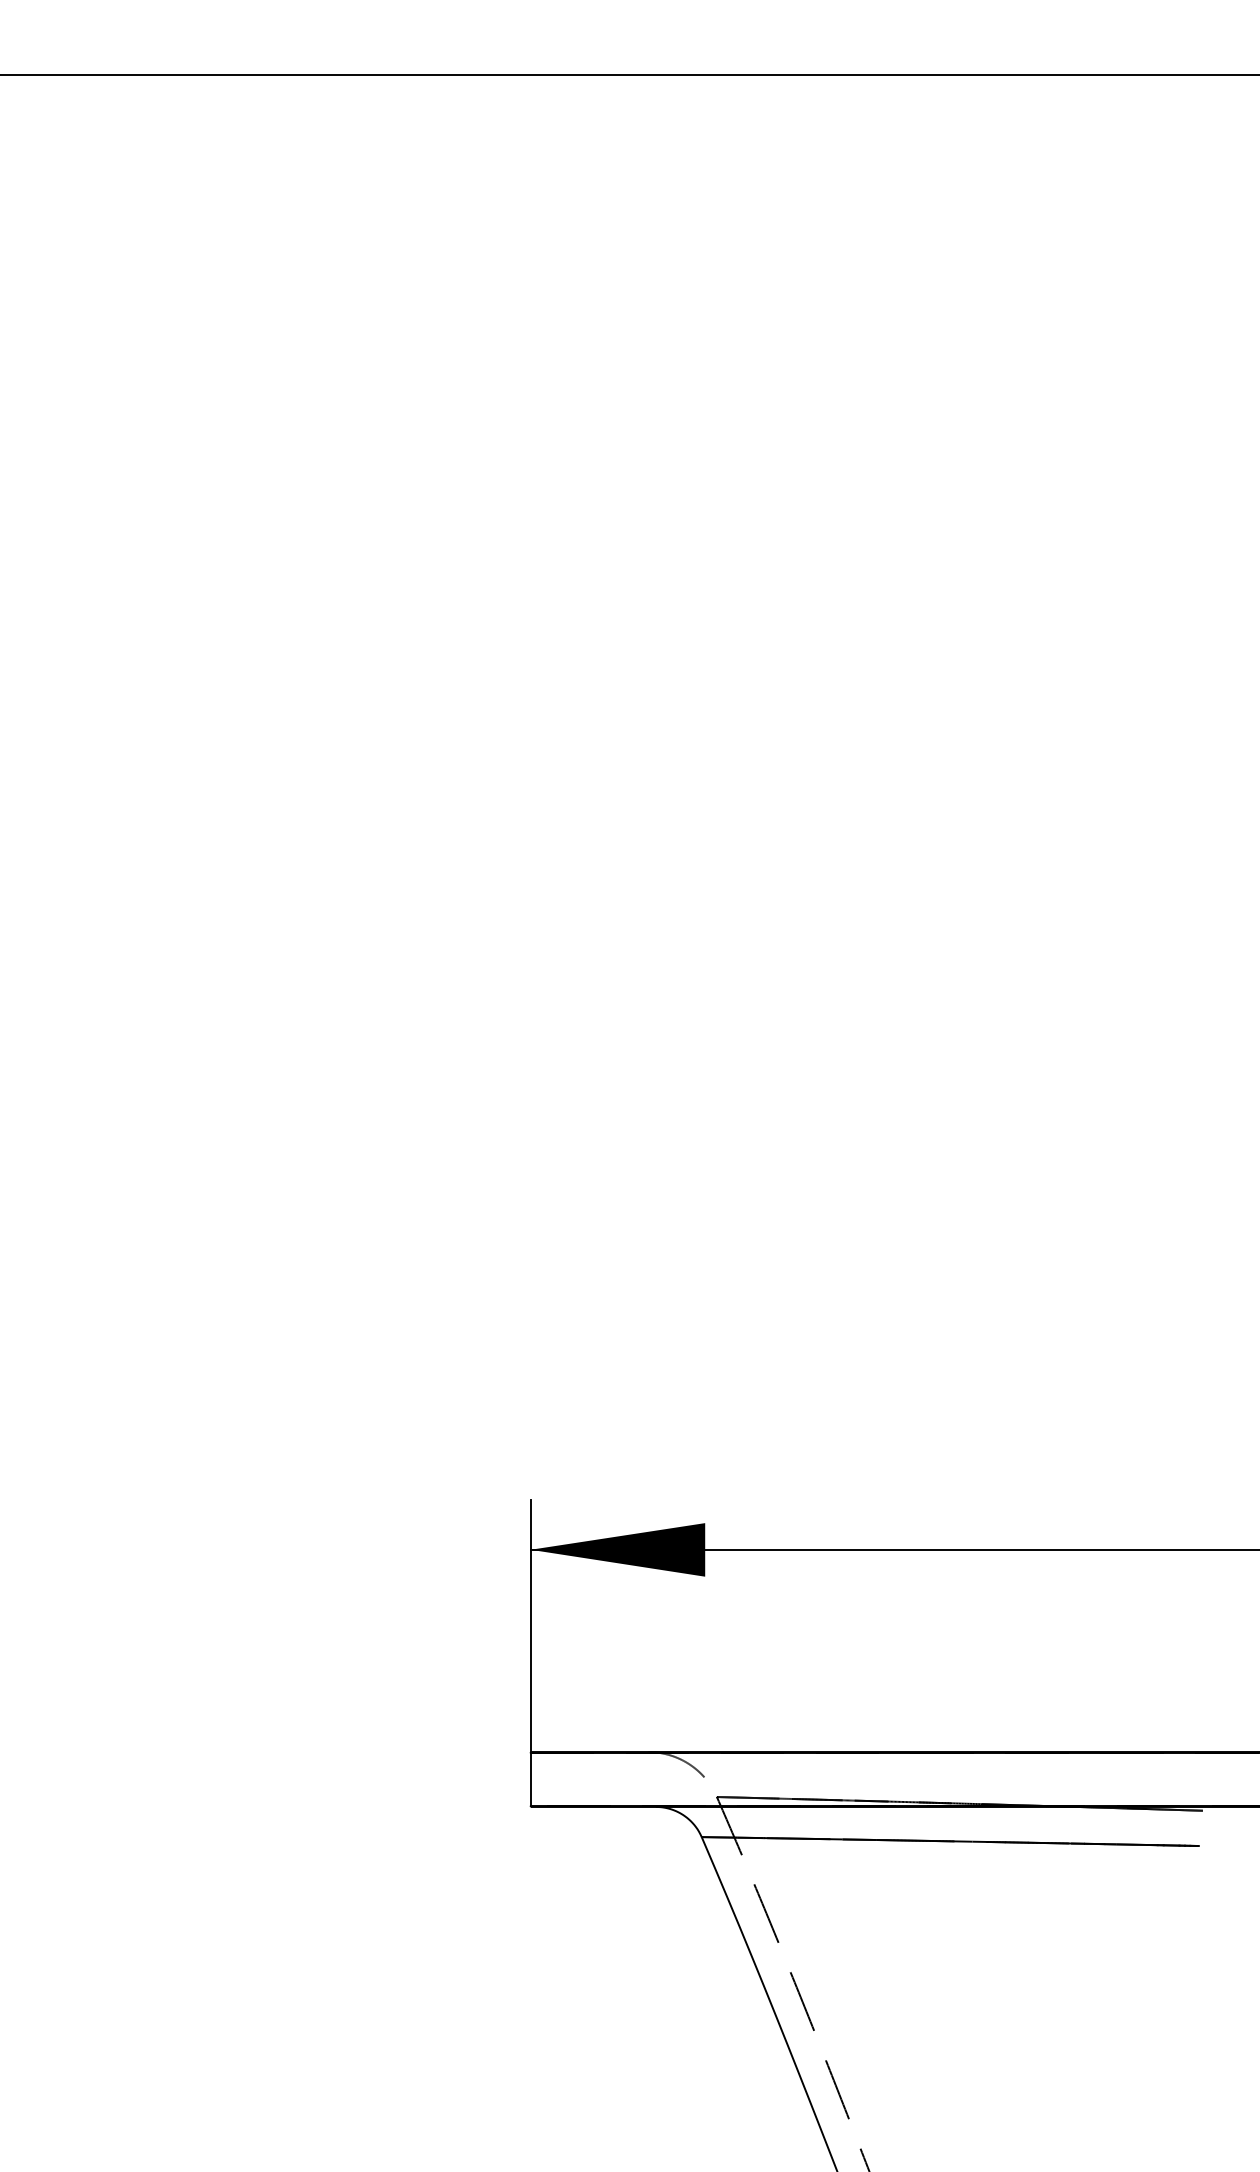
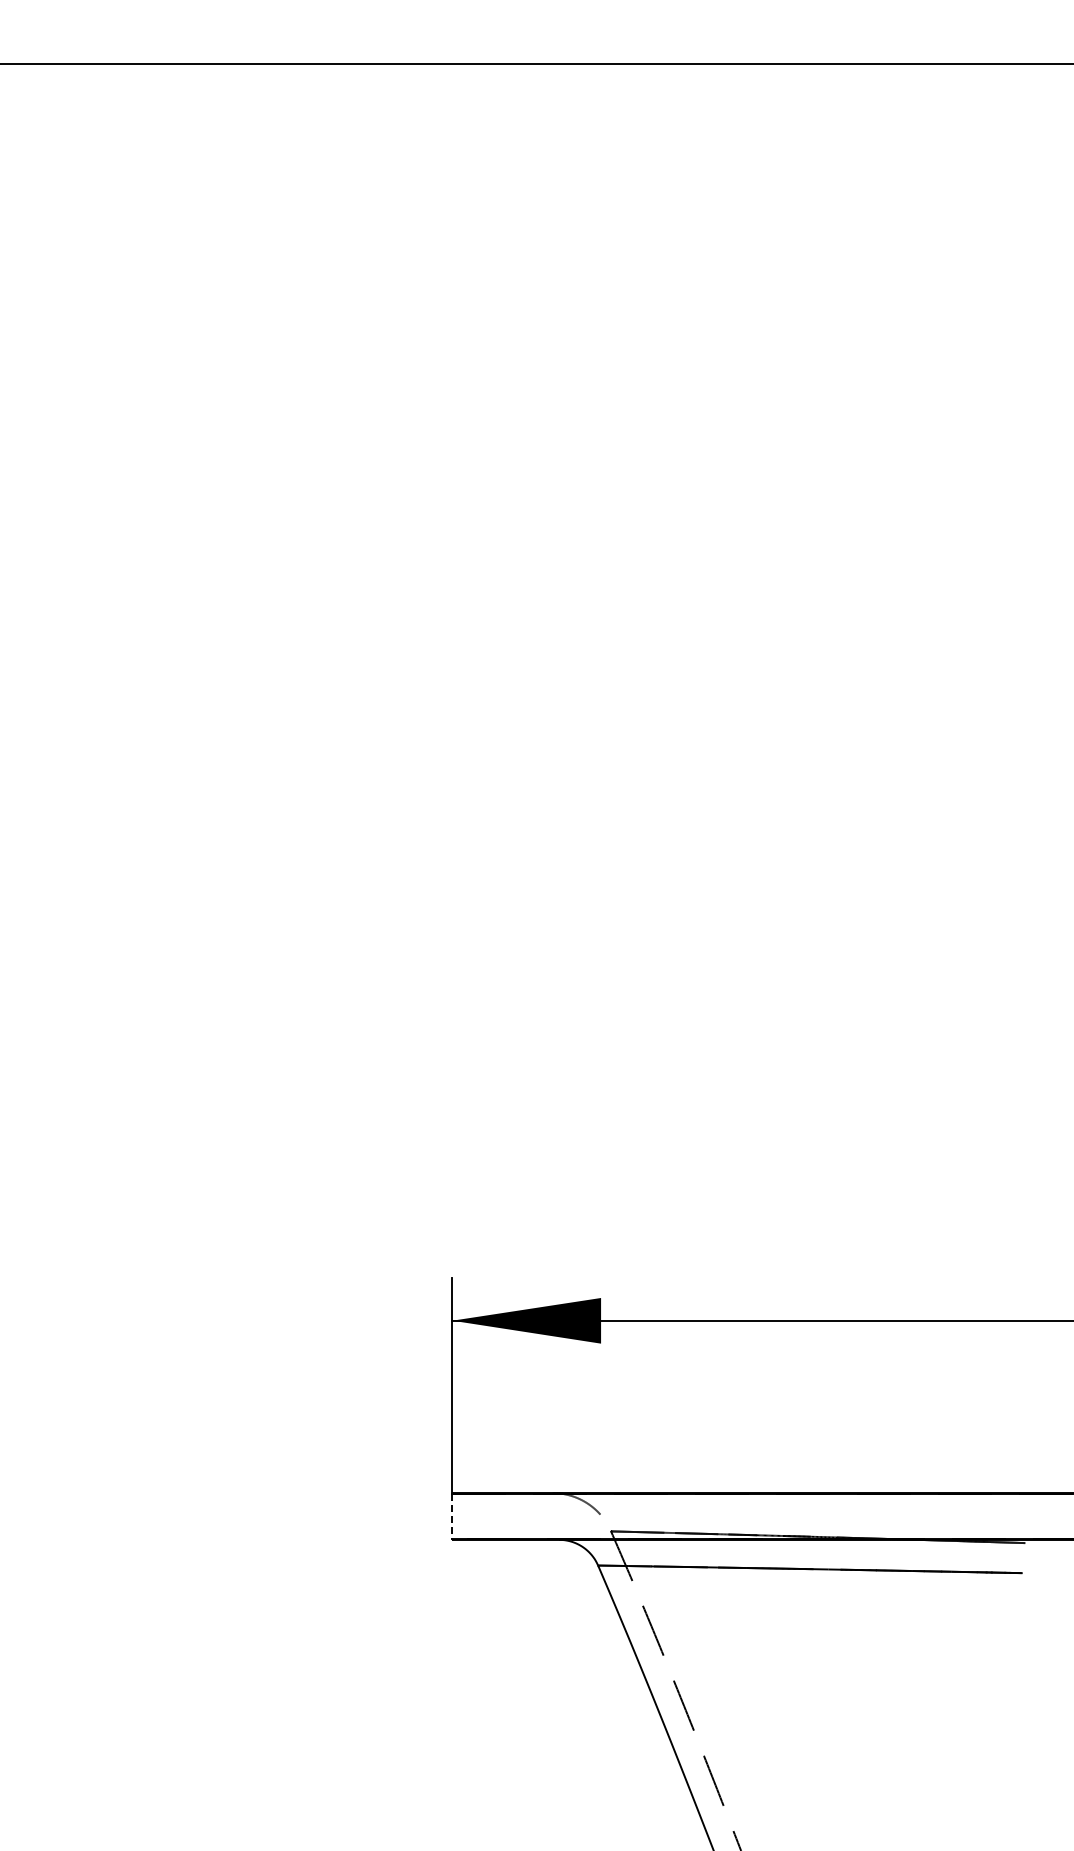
line: (530, 1779) -> (452, 1516), solid -> dashed

